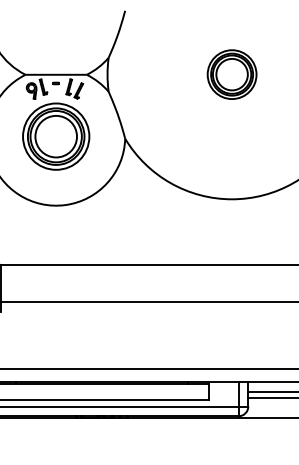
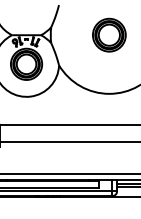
part: (232, 73) -> (109, 34), size x1.43

